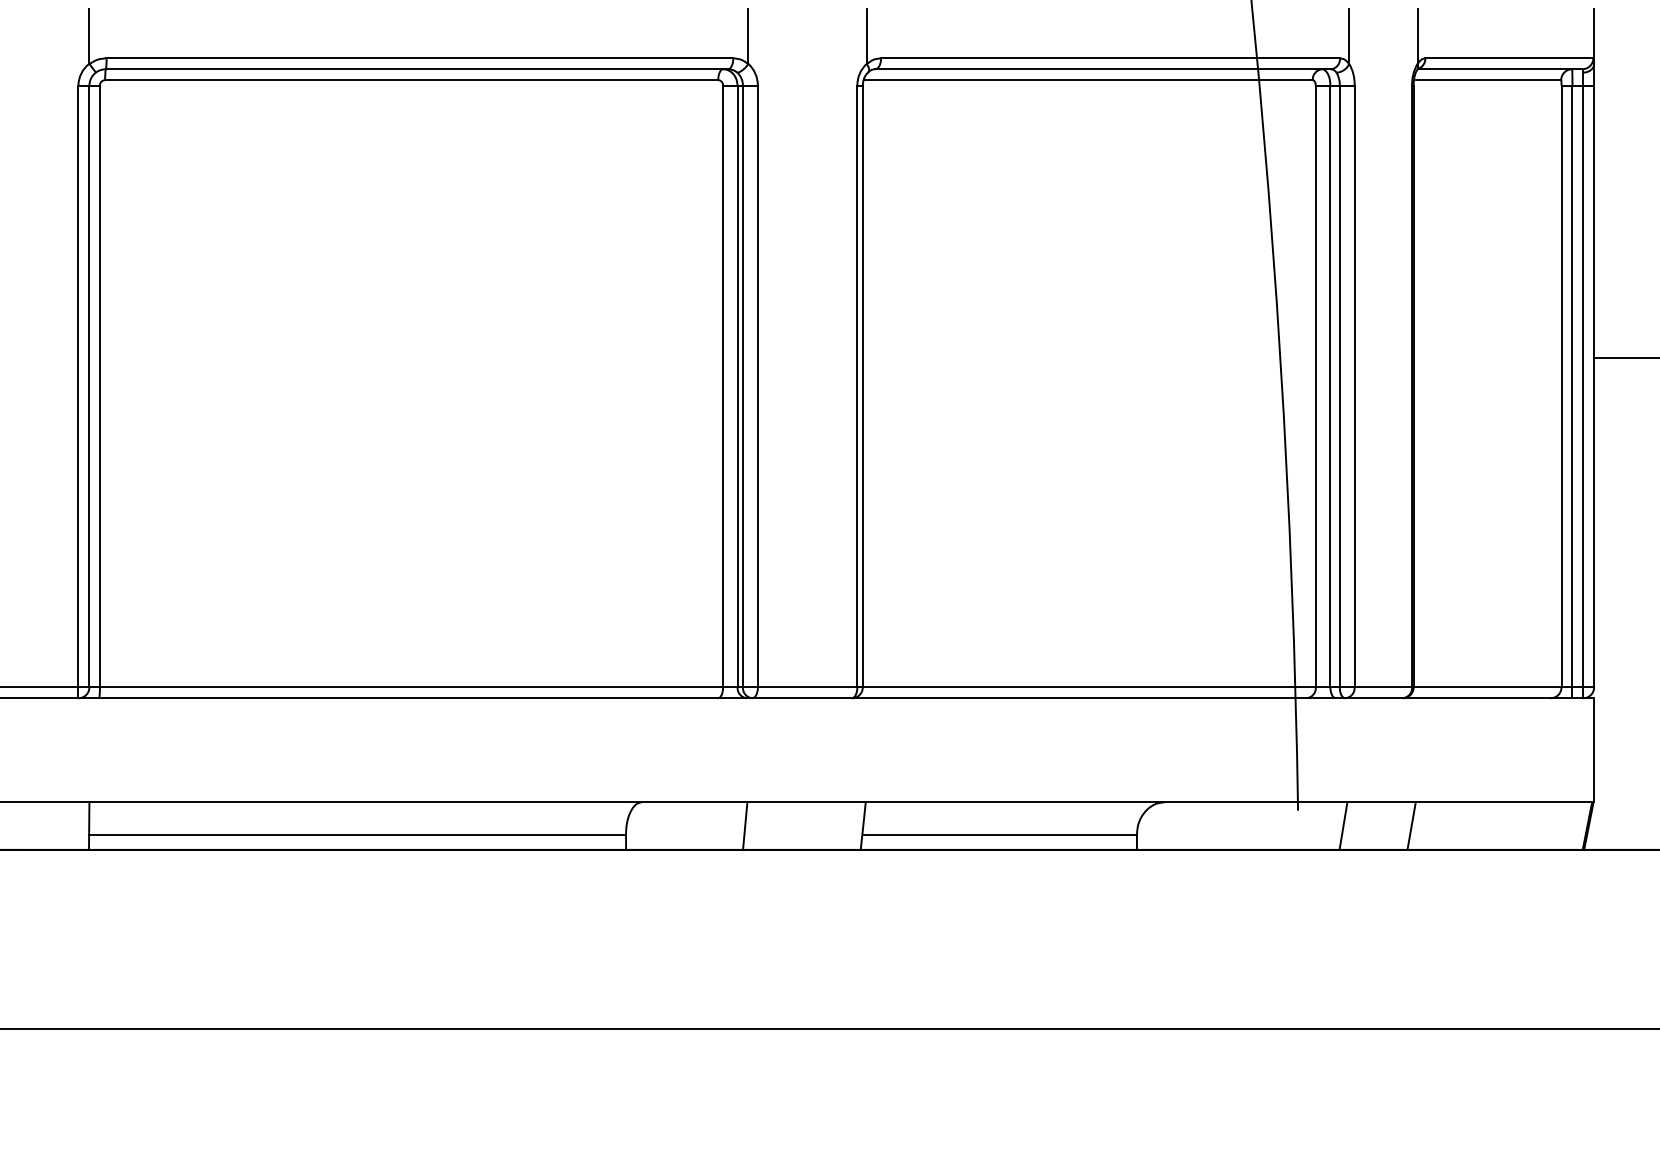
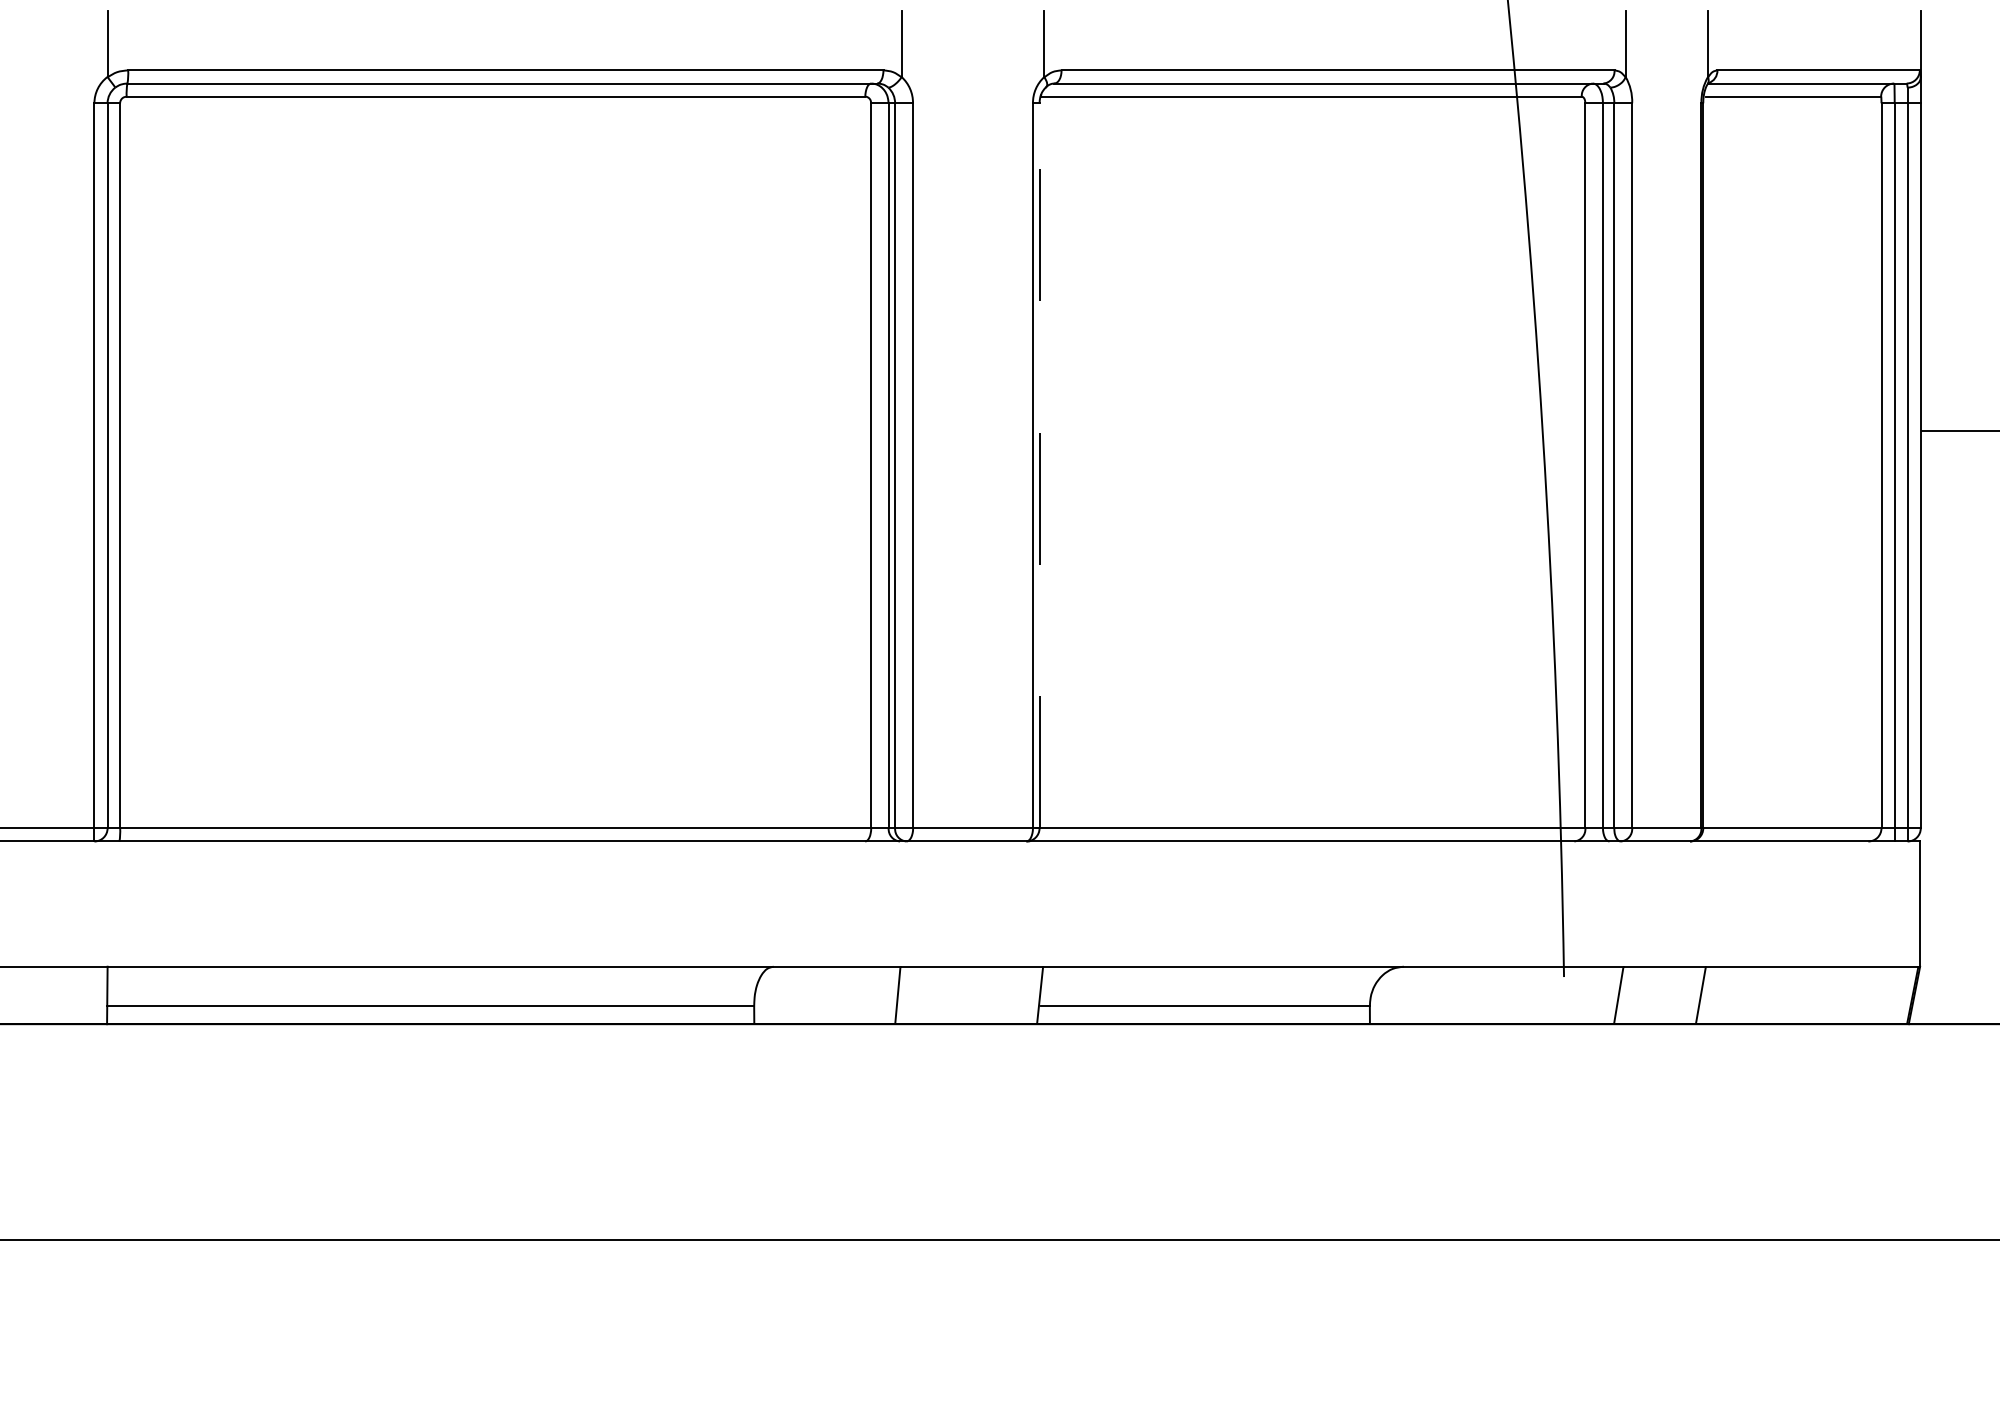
line: (862, 386) -> (1039, 465), solid -> dashed

